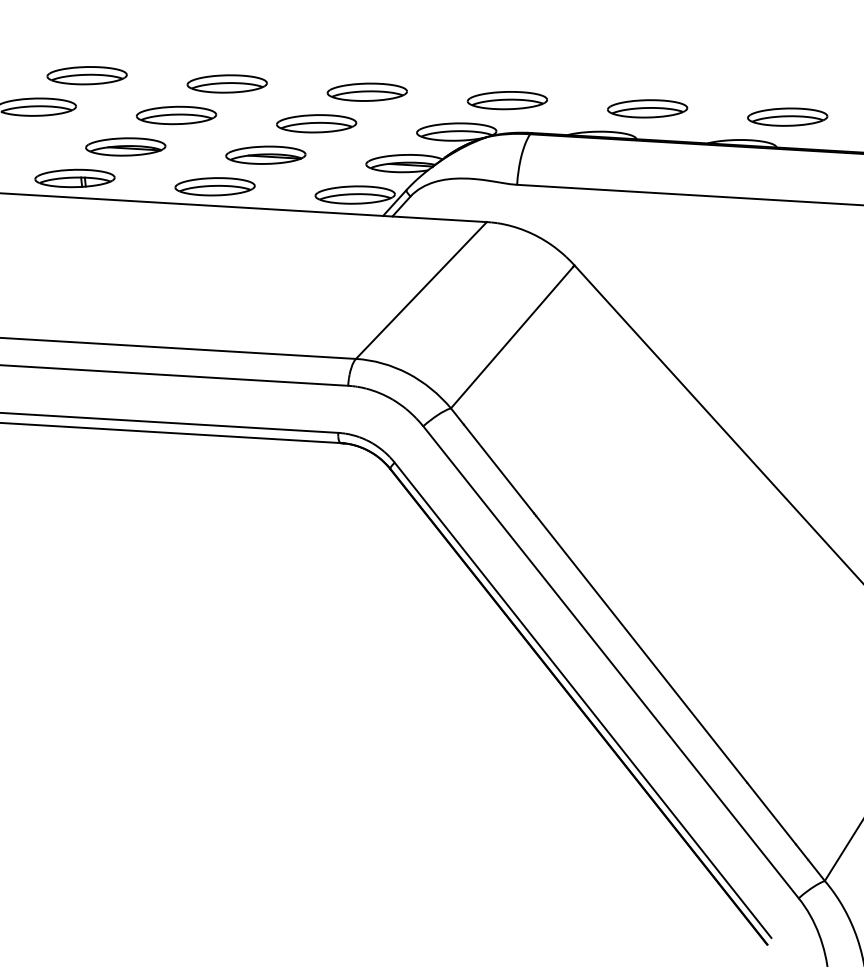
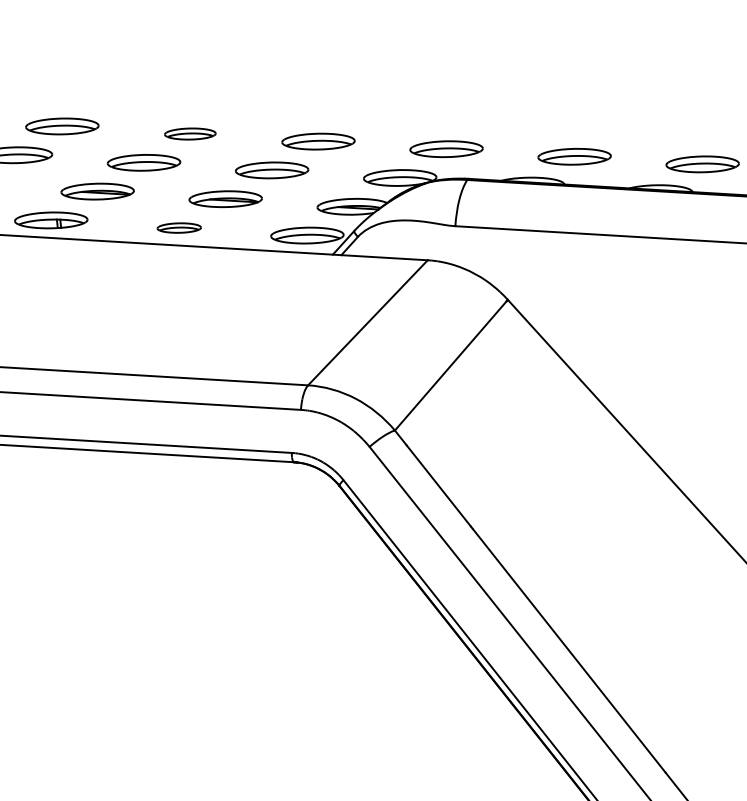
part: (226, 83) -> (189, 133), size x0.7
part: (214, 186) -> (178, 227), size x0.6

